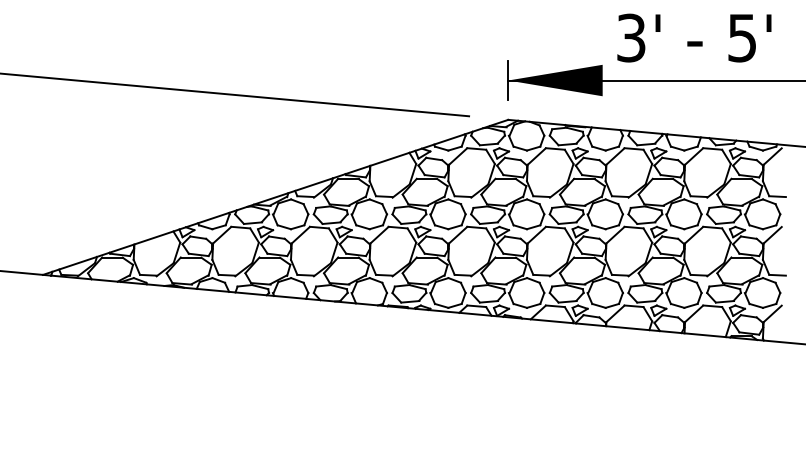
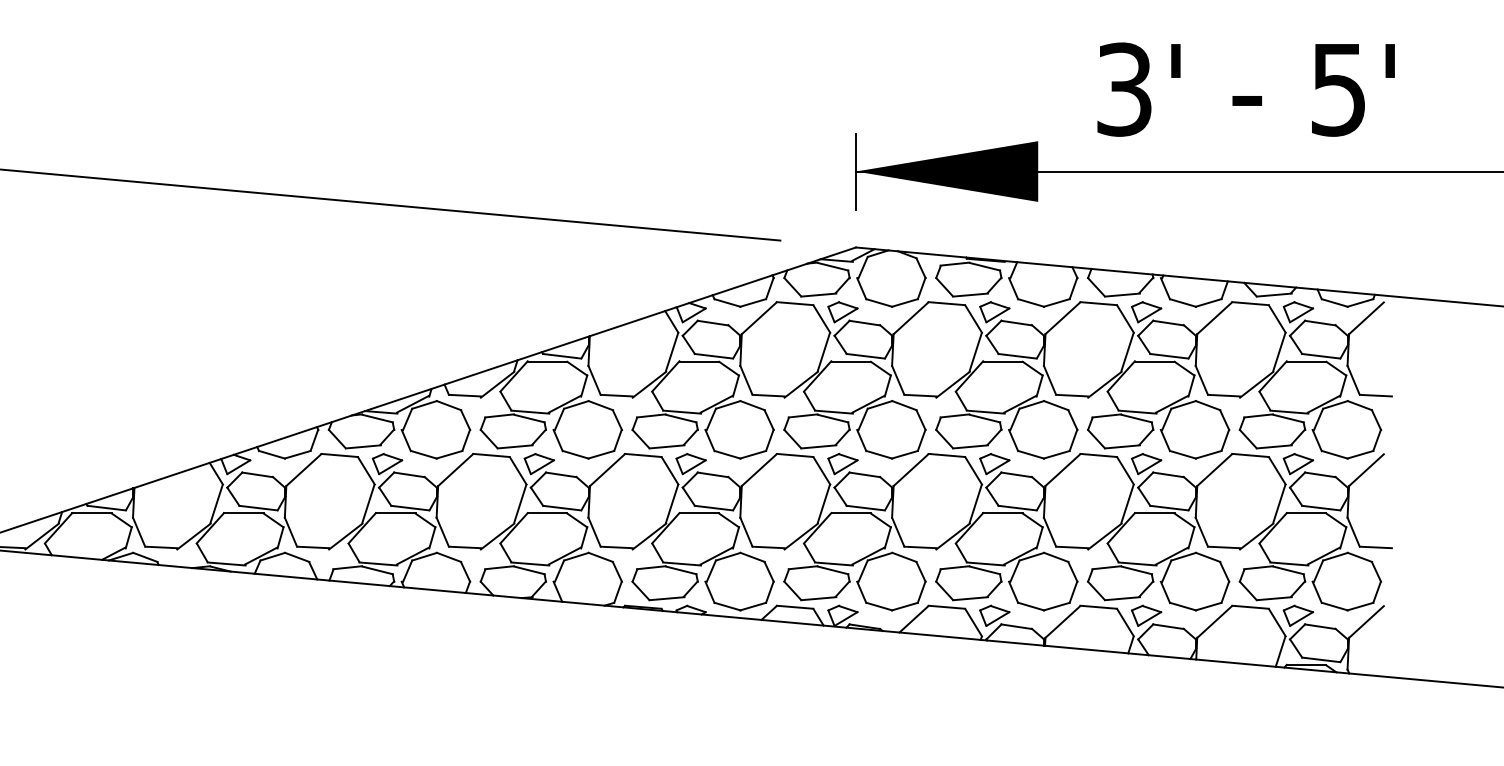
text: (694, 37) -> (1246, 88), moved

